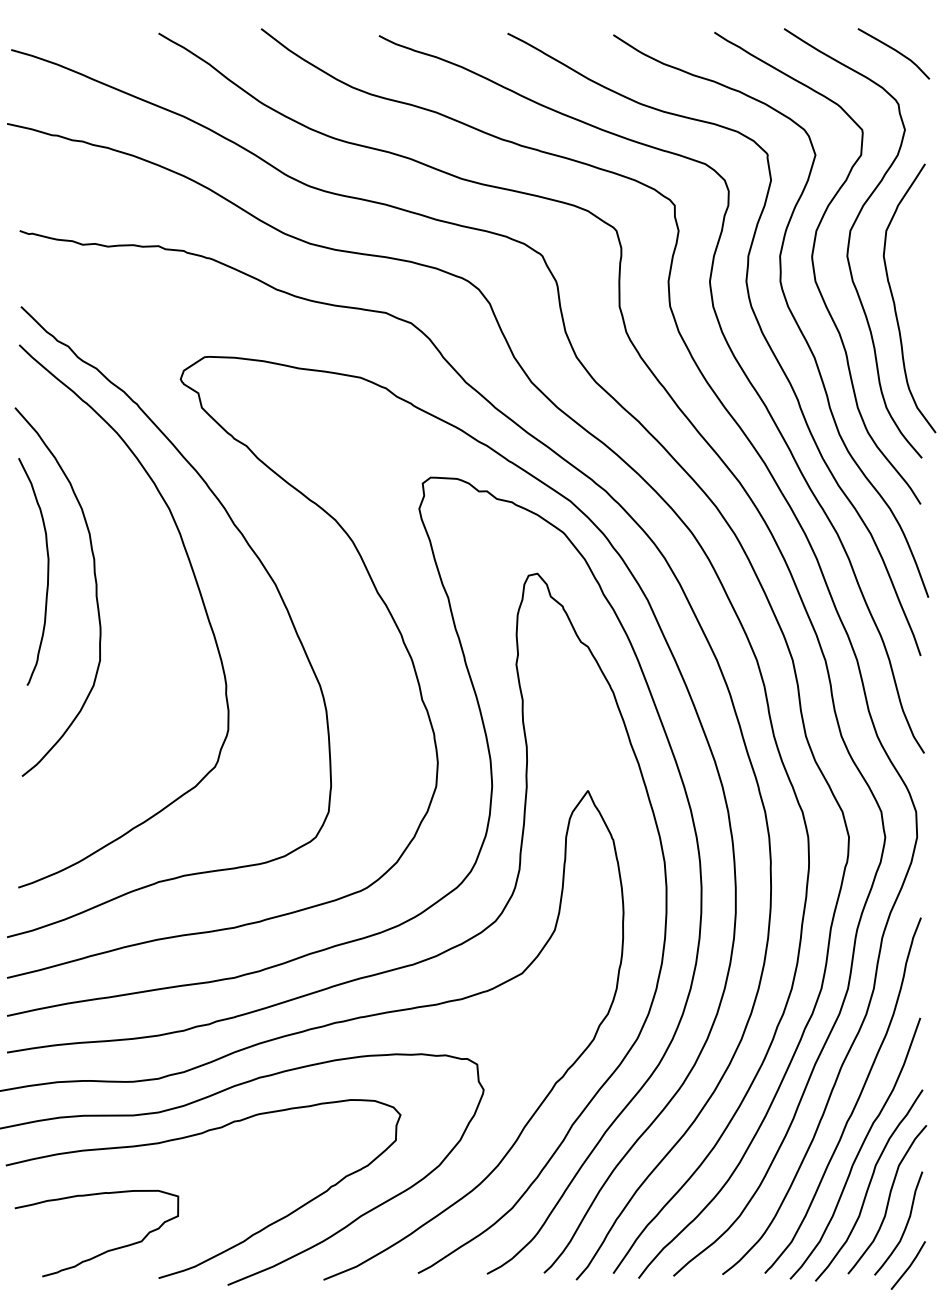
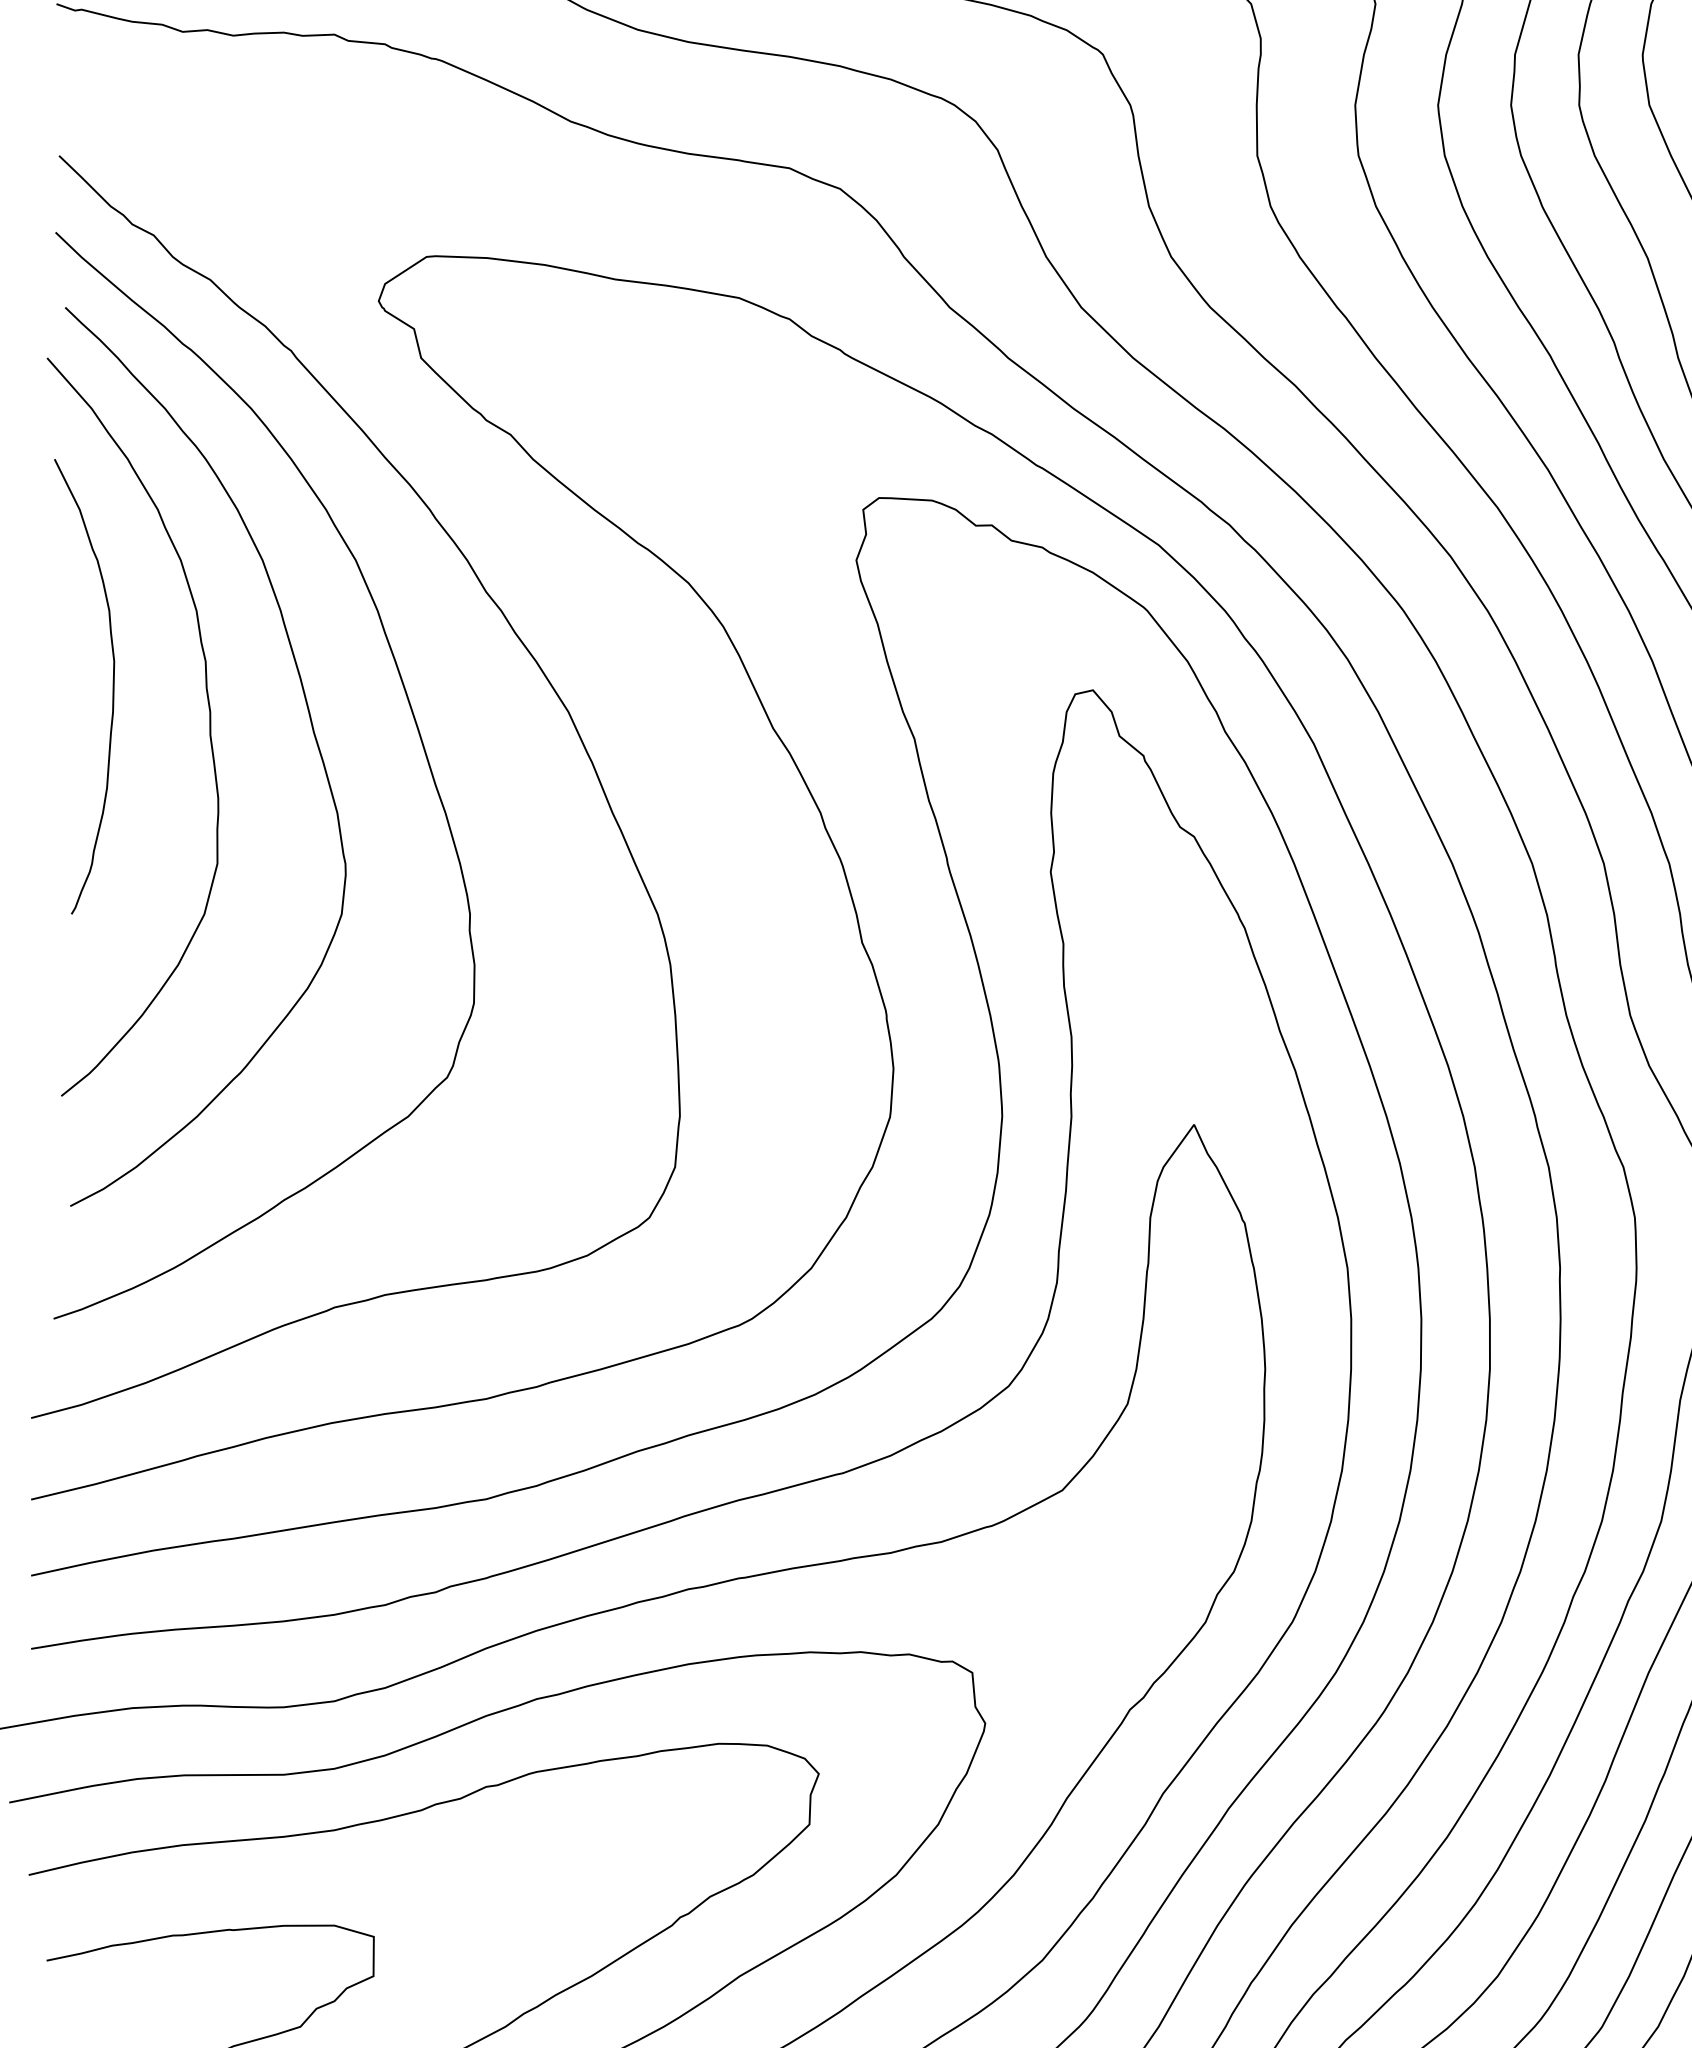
curve: (146, 592) -> (310, 727), added

